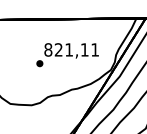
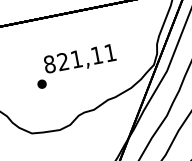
text: (67, 55) -> (75, 66), moved

